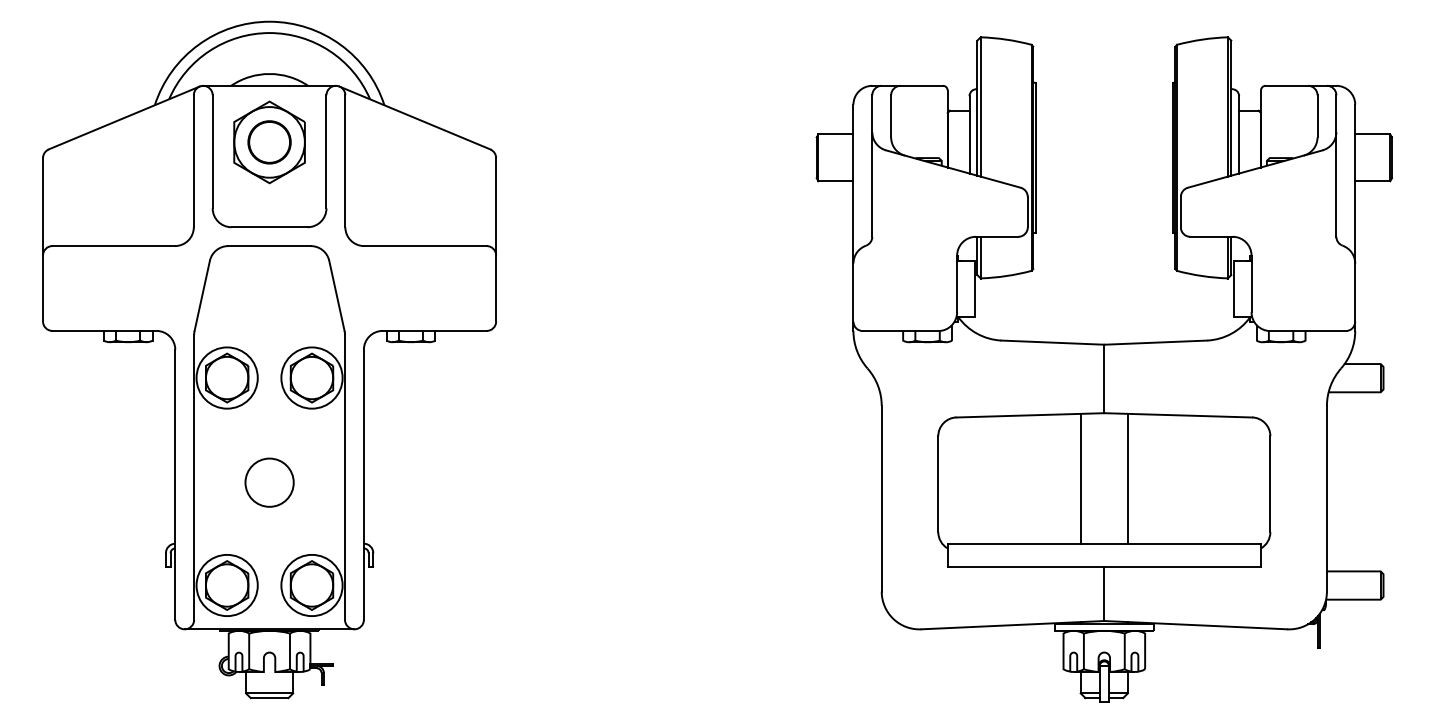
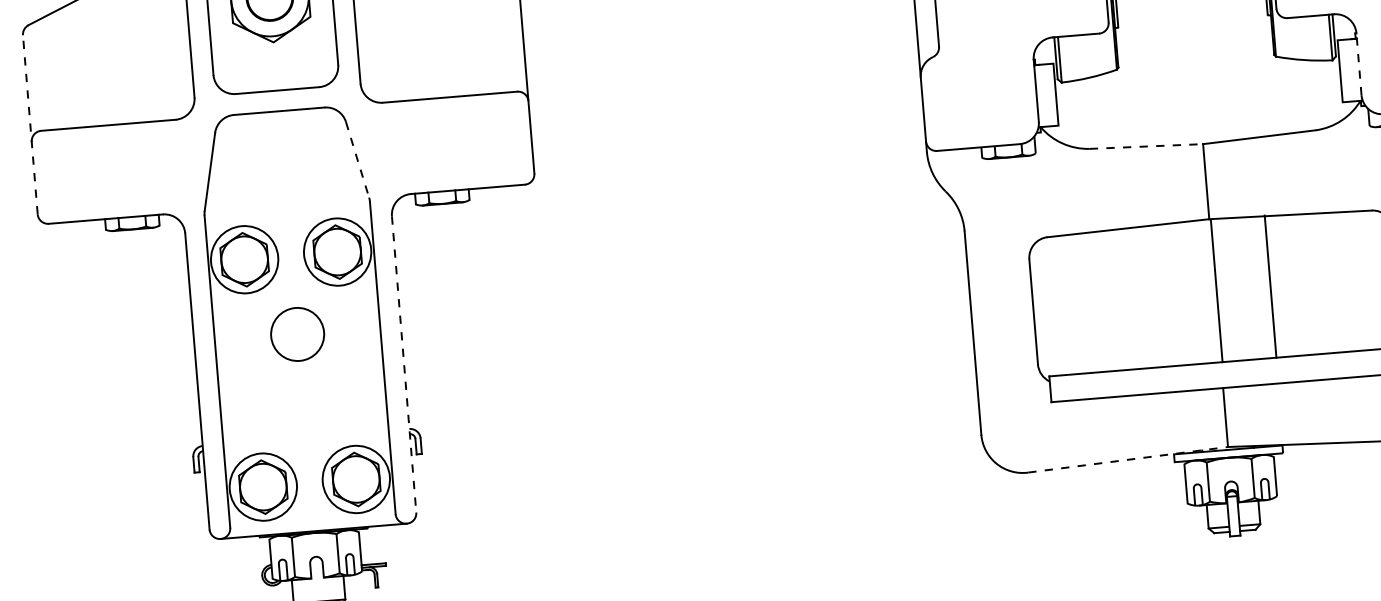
line: (43, 239) -> (30, 124), solid -> dashed
line: (1251, 283) -> (1358, 63), solid -> dashed
line: (336, 295) -> (357, 159), solid -> dashed
line: (1052, 342) -> (1146, 146), solid -> dashed
line: (1080, 478) -> (1216, 290), moved
line: (1127, 478) -> (1270, 286), moved
circle: (269, 482) -> (297, 334), moved
line: (363, 485) -> (403, 365), solid -> dashed
line: (1012, 625) -> (1127, 460), solid -> dashed

